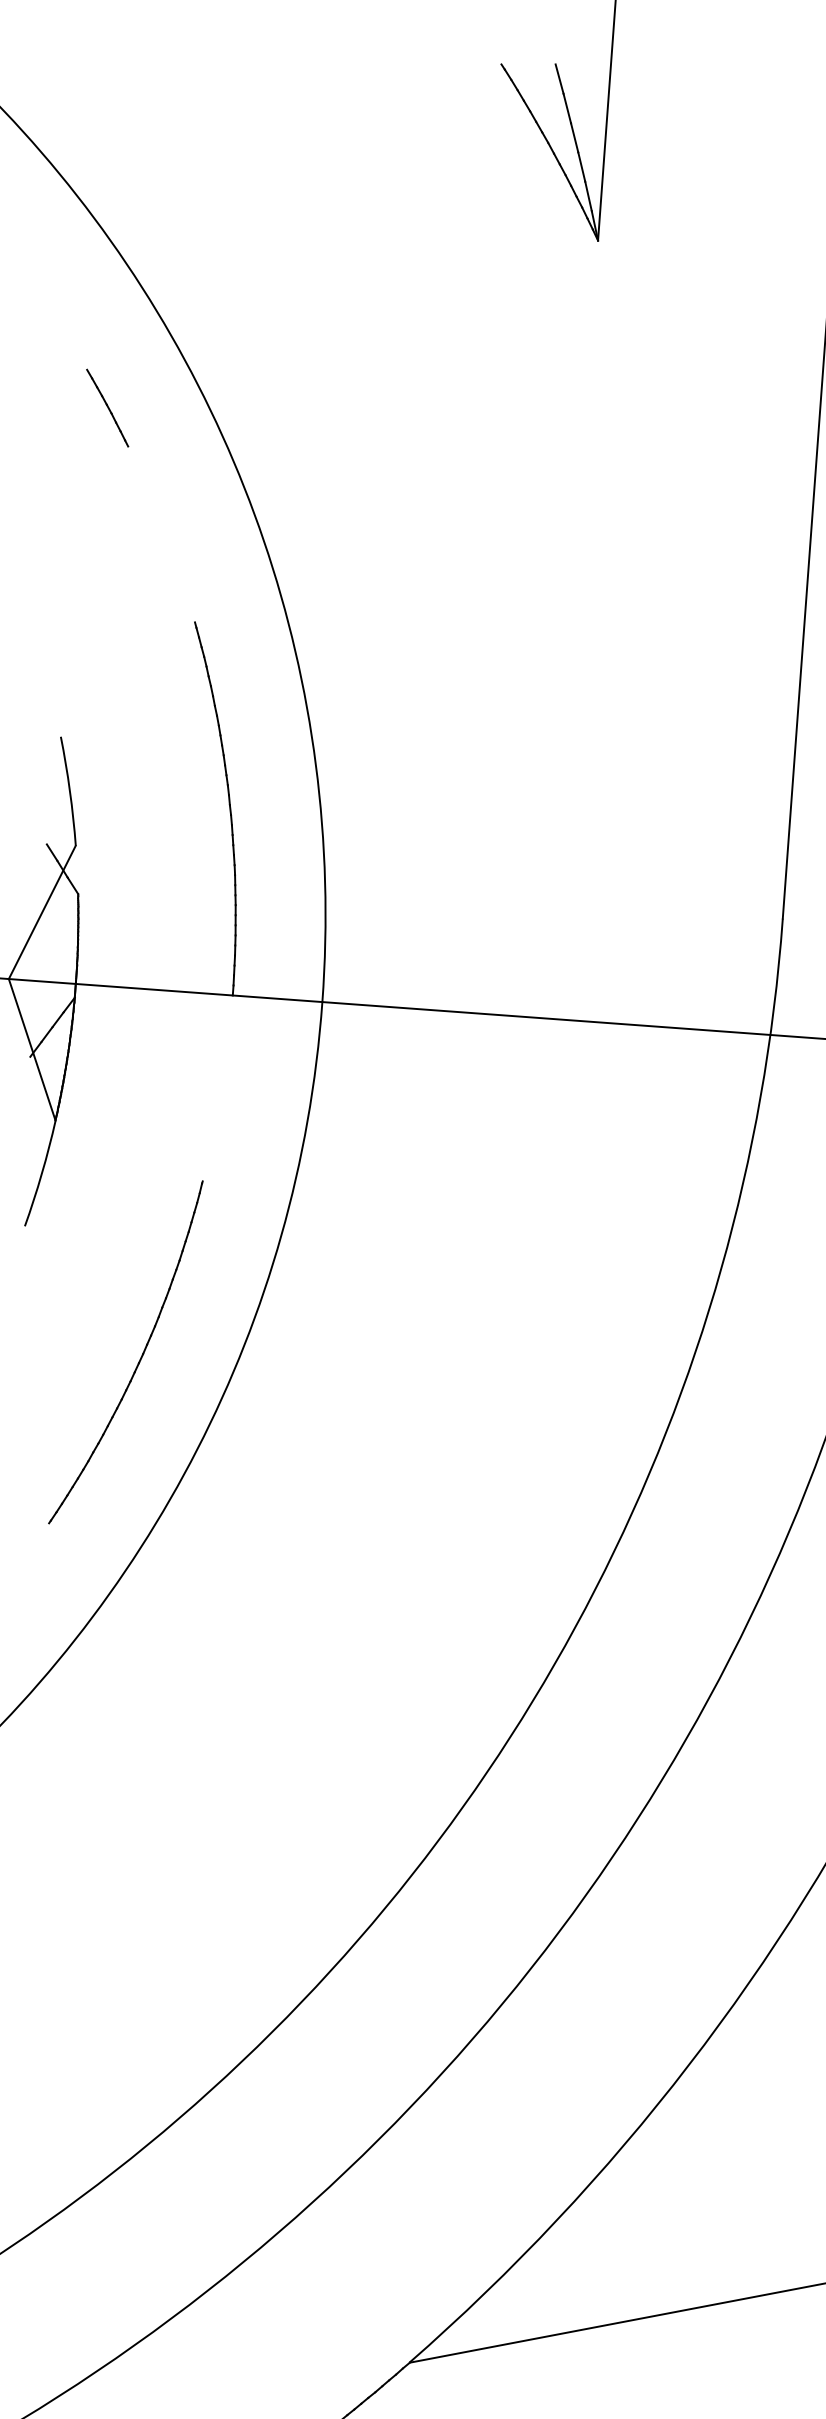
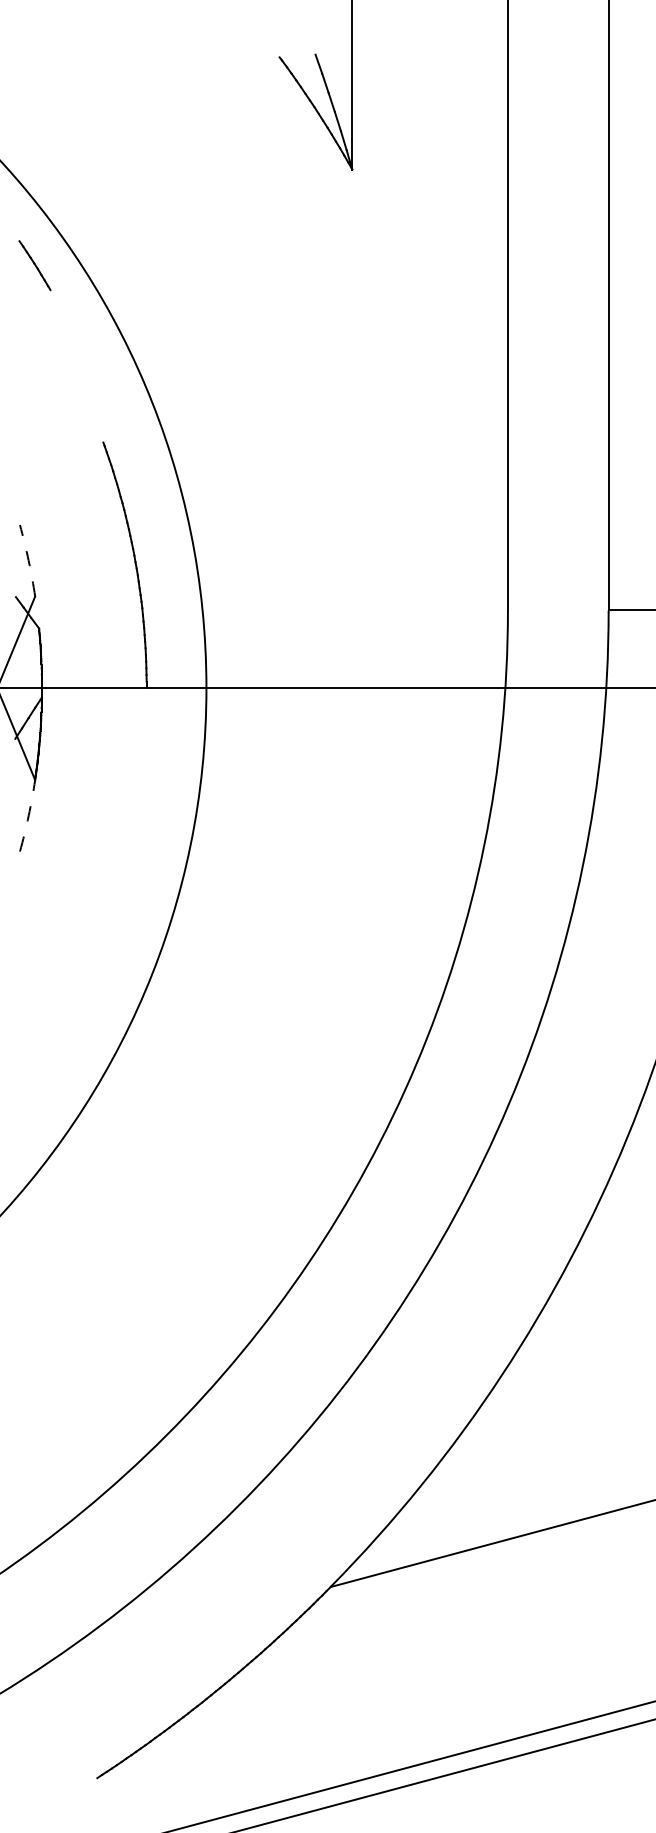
line: (106, 407) -> (34, 265), moved
arc: (69, 790) -> (28, 560), solid -> dashed
arc: (41, 1173) -> (28, 815), solid -> dashed
part: (137, 1360) -> (101, 935), removed

